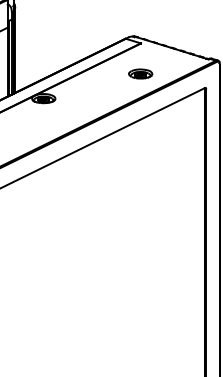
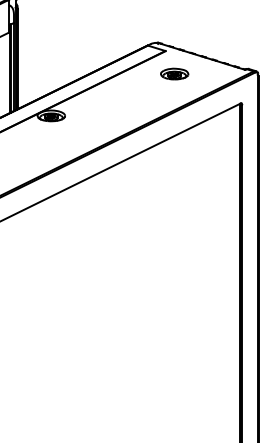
part: (140, 73) -> (174, 73), moved

